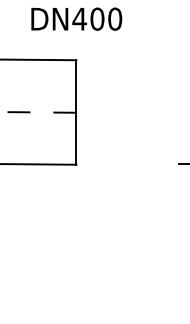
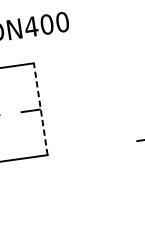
line: (76, 111) -> (40, 108), solid -> dashed

